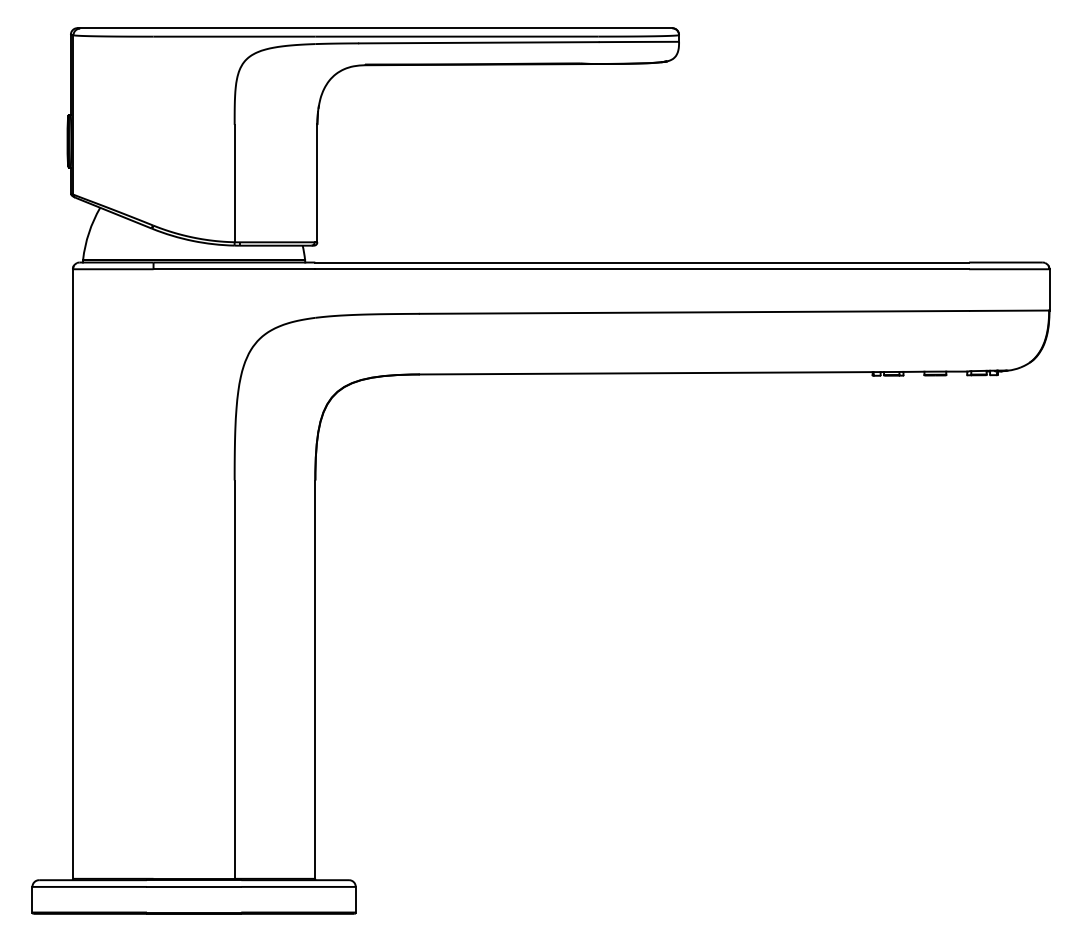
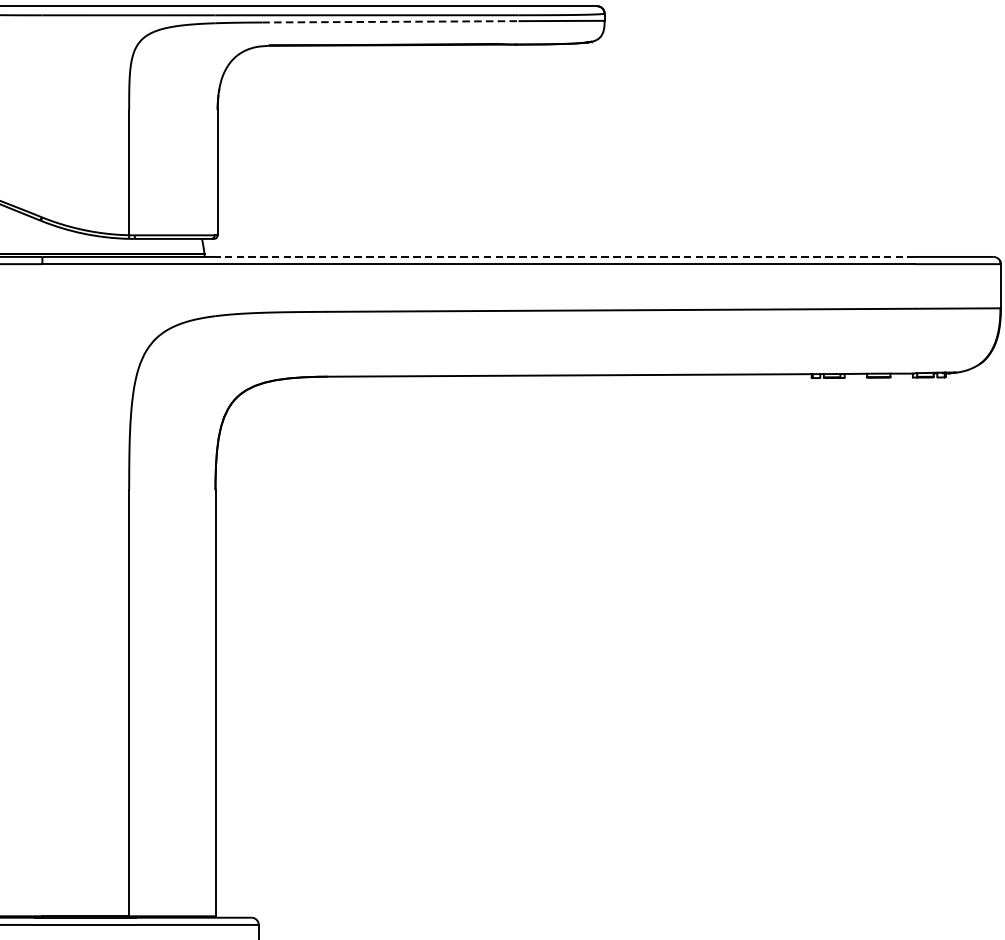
line: (478, 42) -> (390, 21), solid -> dashed
line: (642, 262) -> (565, 256), solid -> dashed

